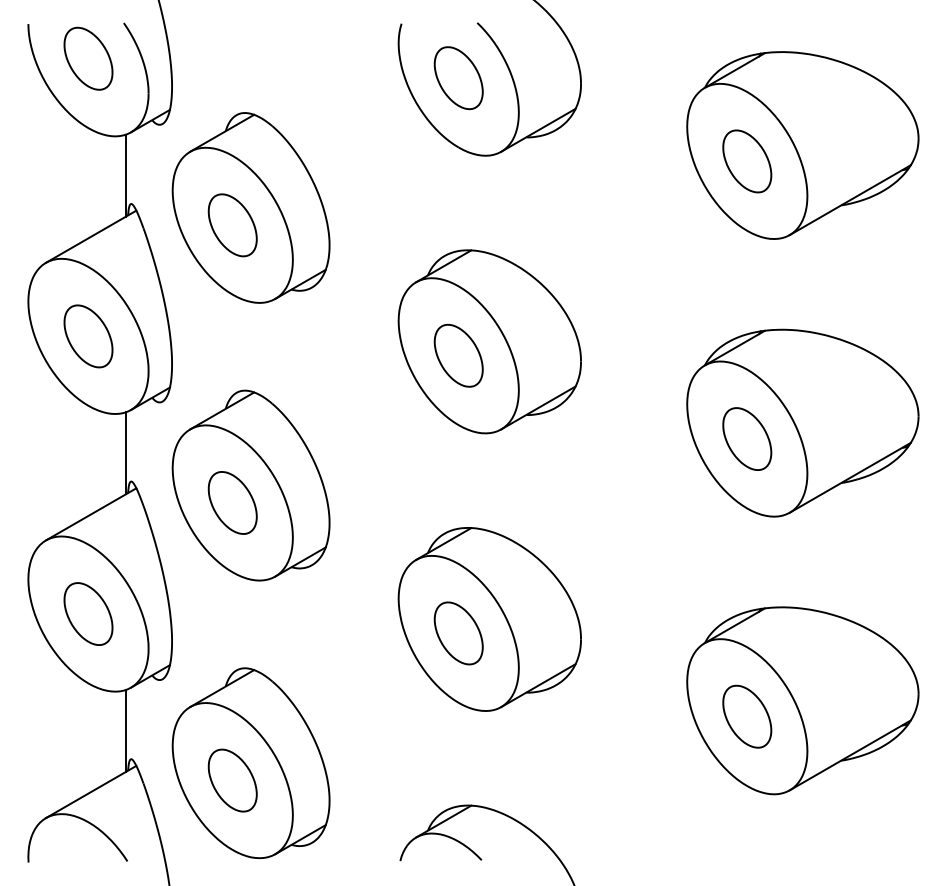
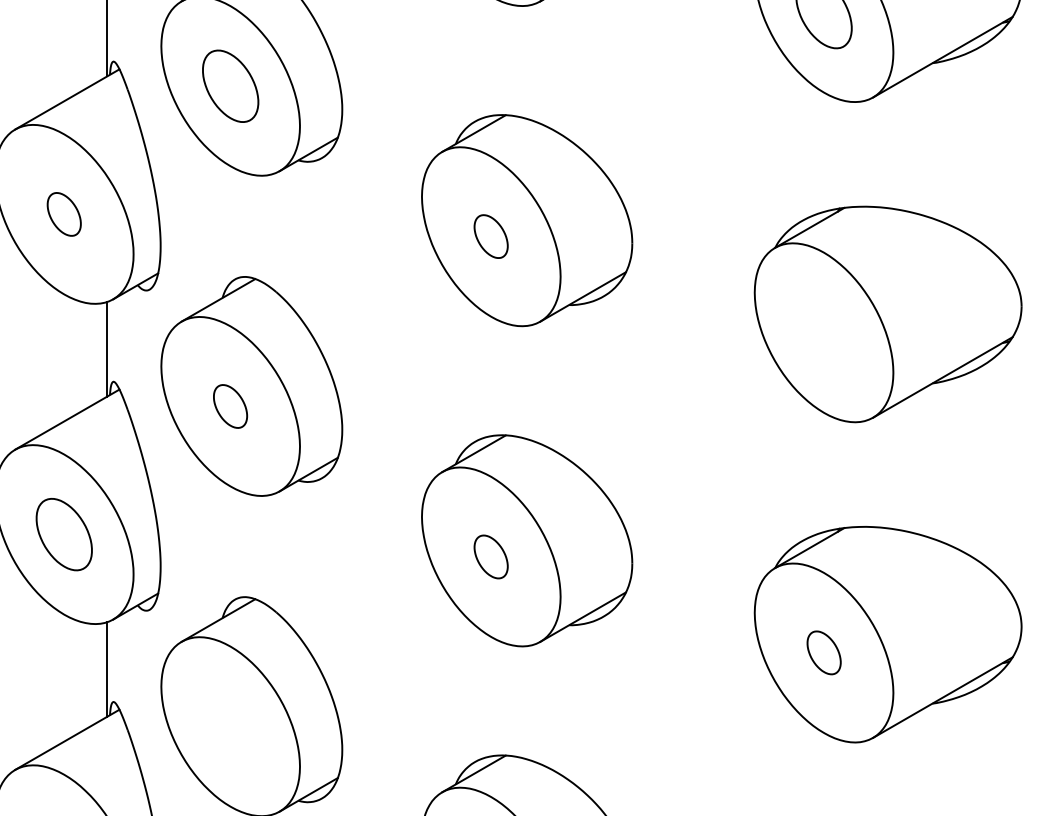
part: (88, 336) -> (64, 214), size x0.6
part: (458, 355) -> (490, 236), size x0.6
part: (747, 438) -> (824, 332), removed
part: (232, 502) -> (230, 405), size x0.6
part: (458, 633) -> (490, 557), size x0.6
part: (747, 716) -> (824, 652), size x0.6
part: (232, 780) -> (230, 726), removed

